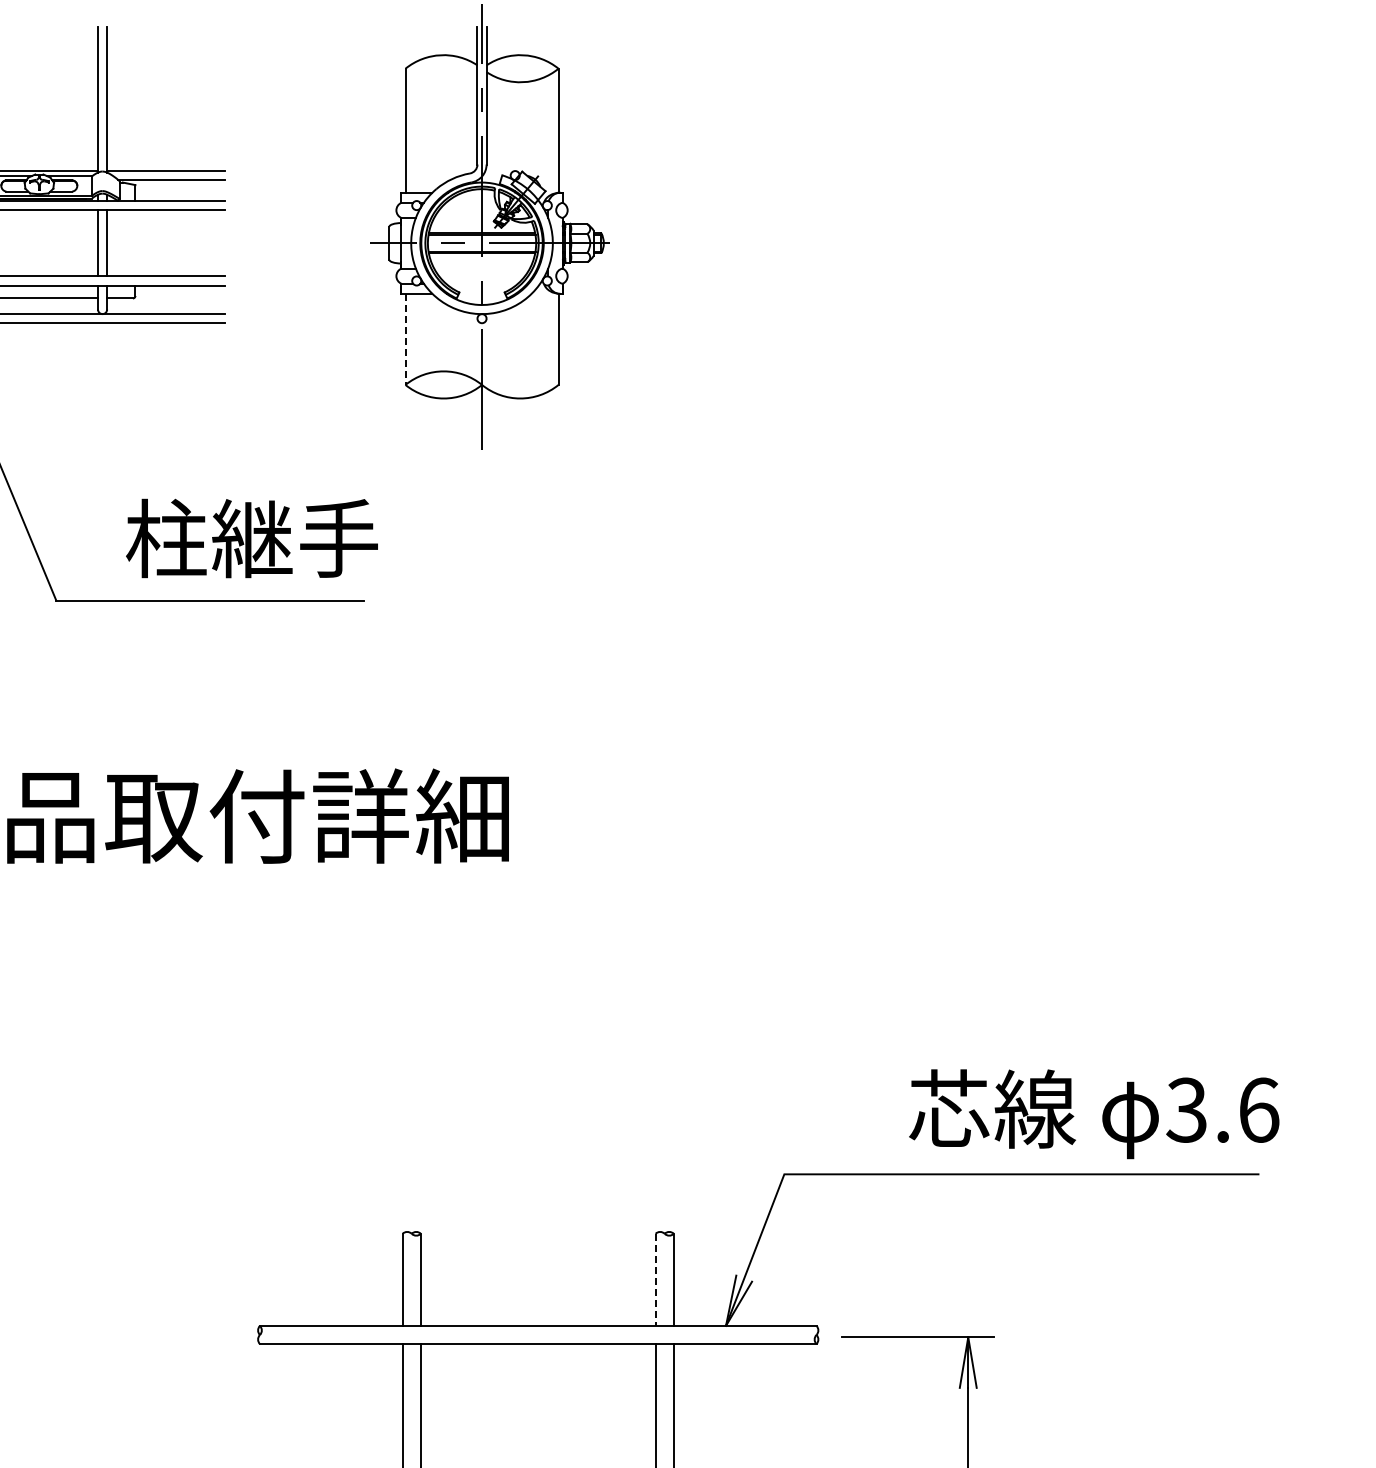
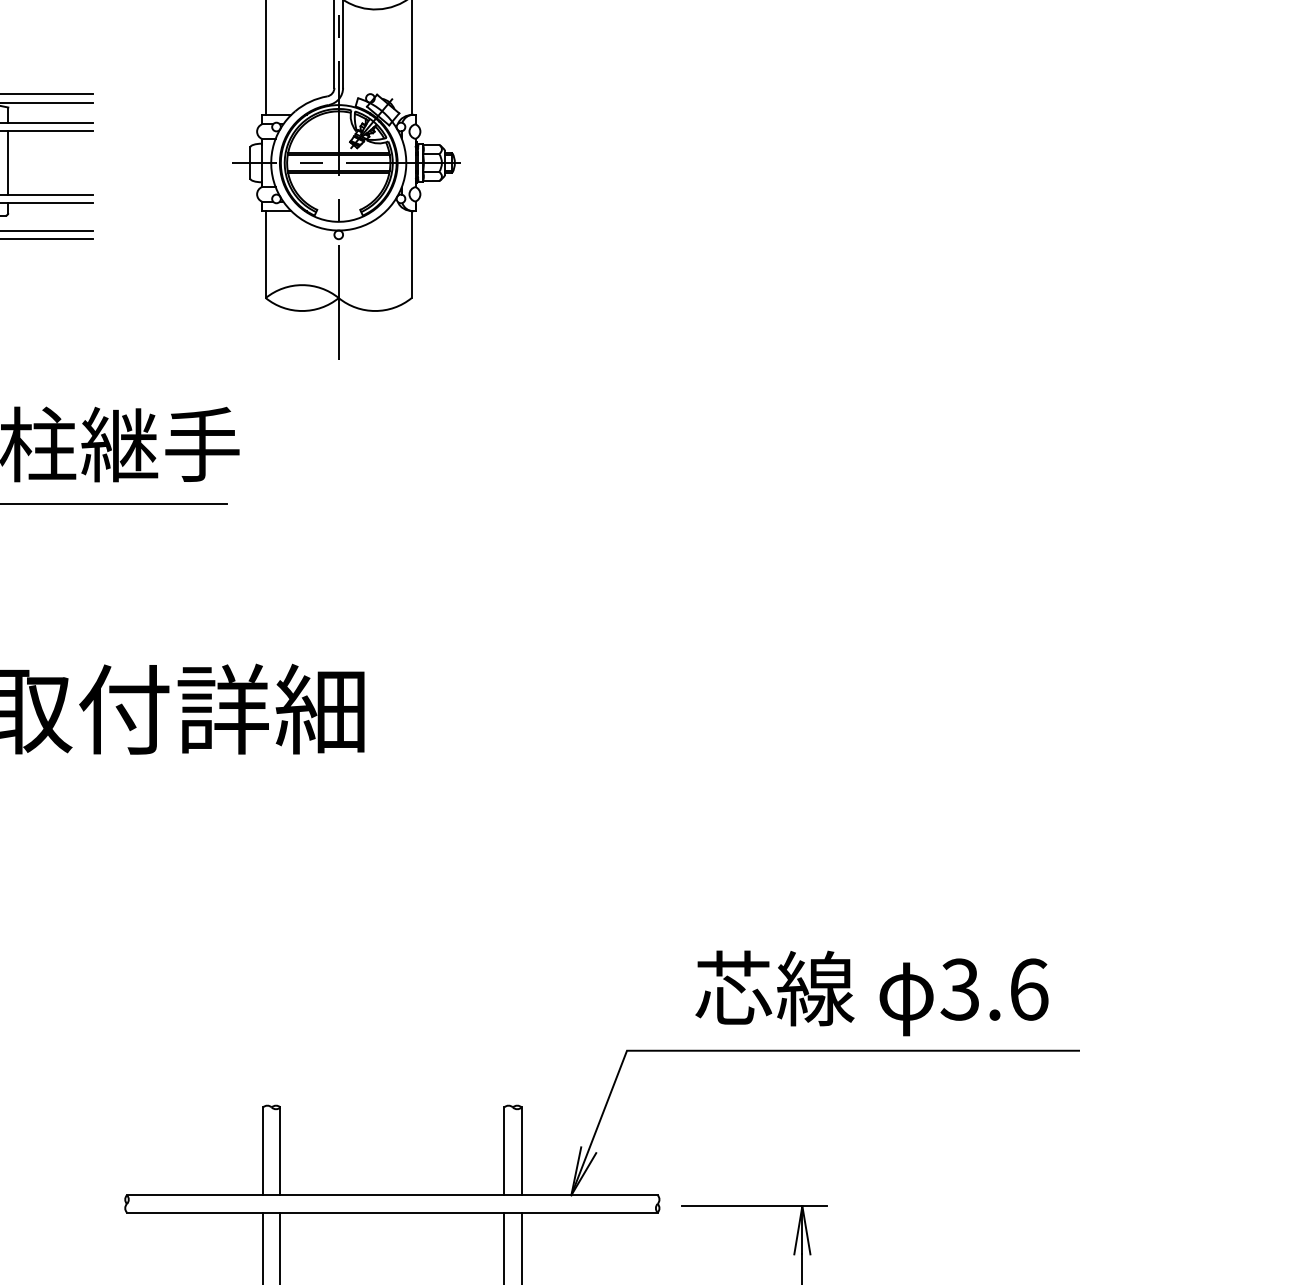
line: (135, 243) -> (8, 163), added
line: (405, 339) -> (265, 254), dashed -> solid
text: (1094, 1114) -> (872, 993), moved
line: (655, 1280) -> (504, 1151), dashed -> solid

